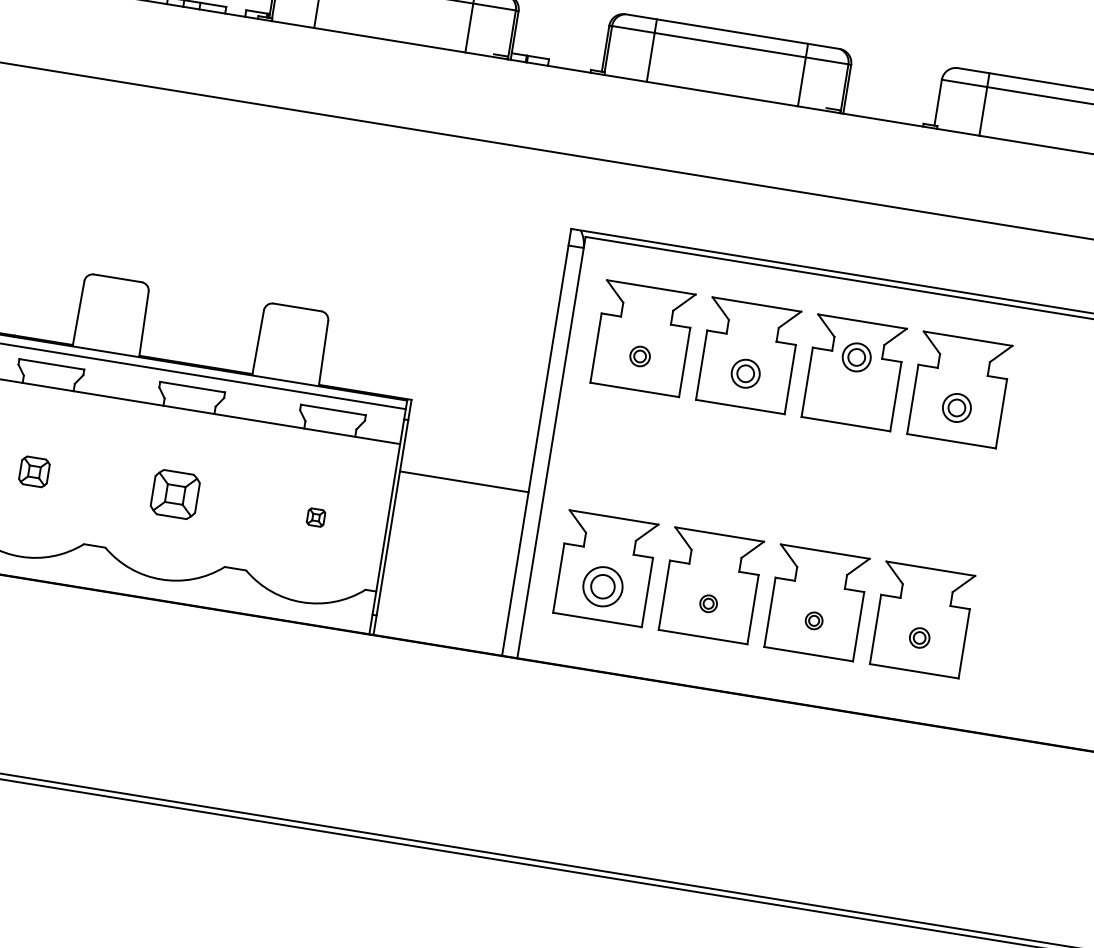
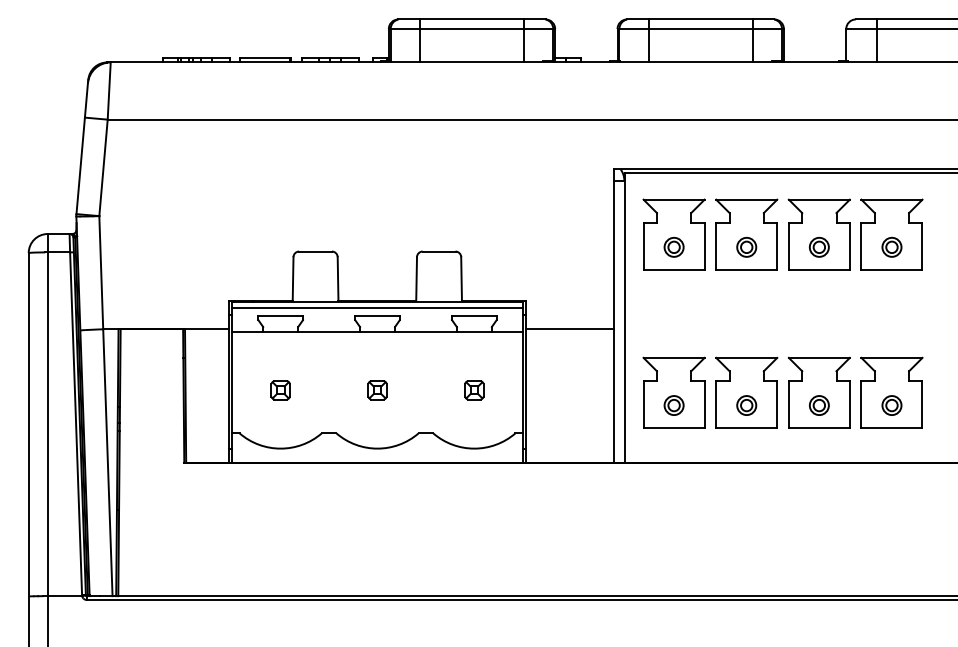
part: (639, 355) -> (673, 246), size x1.43
part: (857, 356) -> (819, 246), moved
line: (463, 482) -> (569, 329), moved
part: (175, 494) -> (377, 390), size x0.62
part: (316, 517) -> (474, 390), size x1.67
part: (602, 586) -> (673, 405), size x0.71
part: (708, 603) -> (746, 405), size x1.67
part: (814, 620) -> (819, 405), size x1.67
part: (918, 637) -> (891, 405), size x1.43

